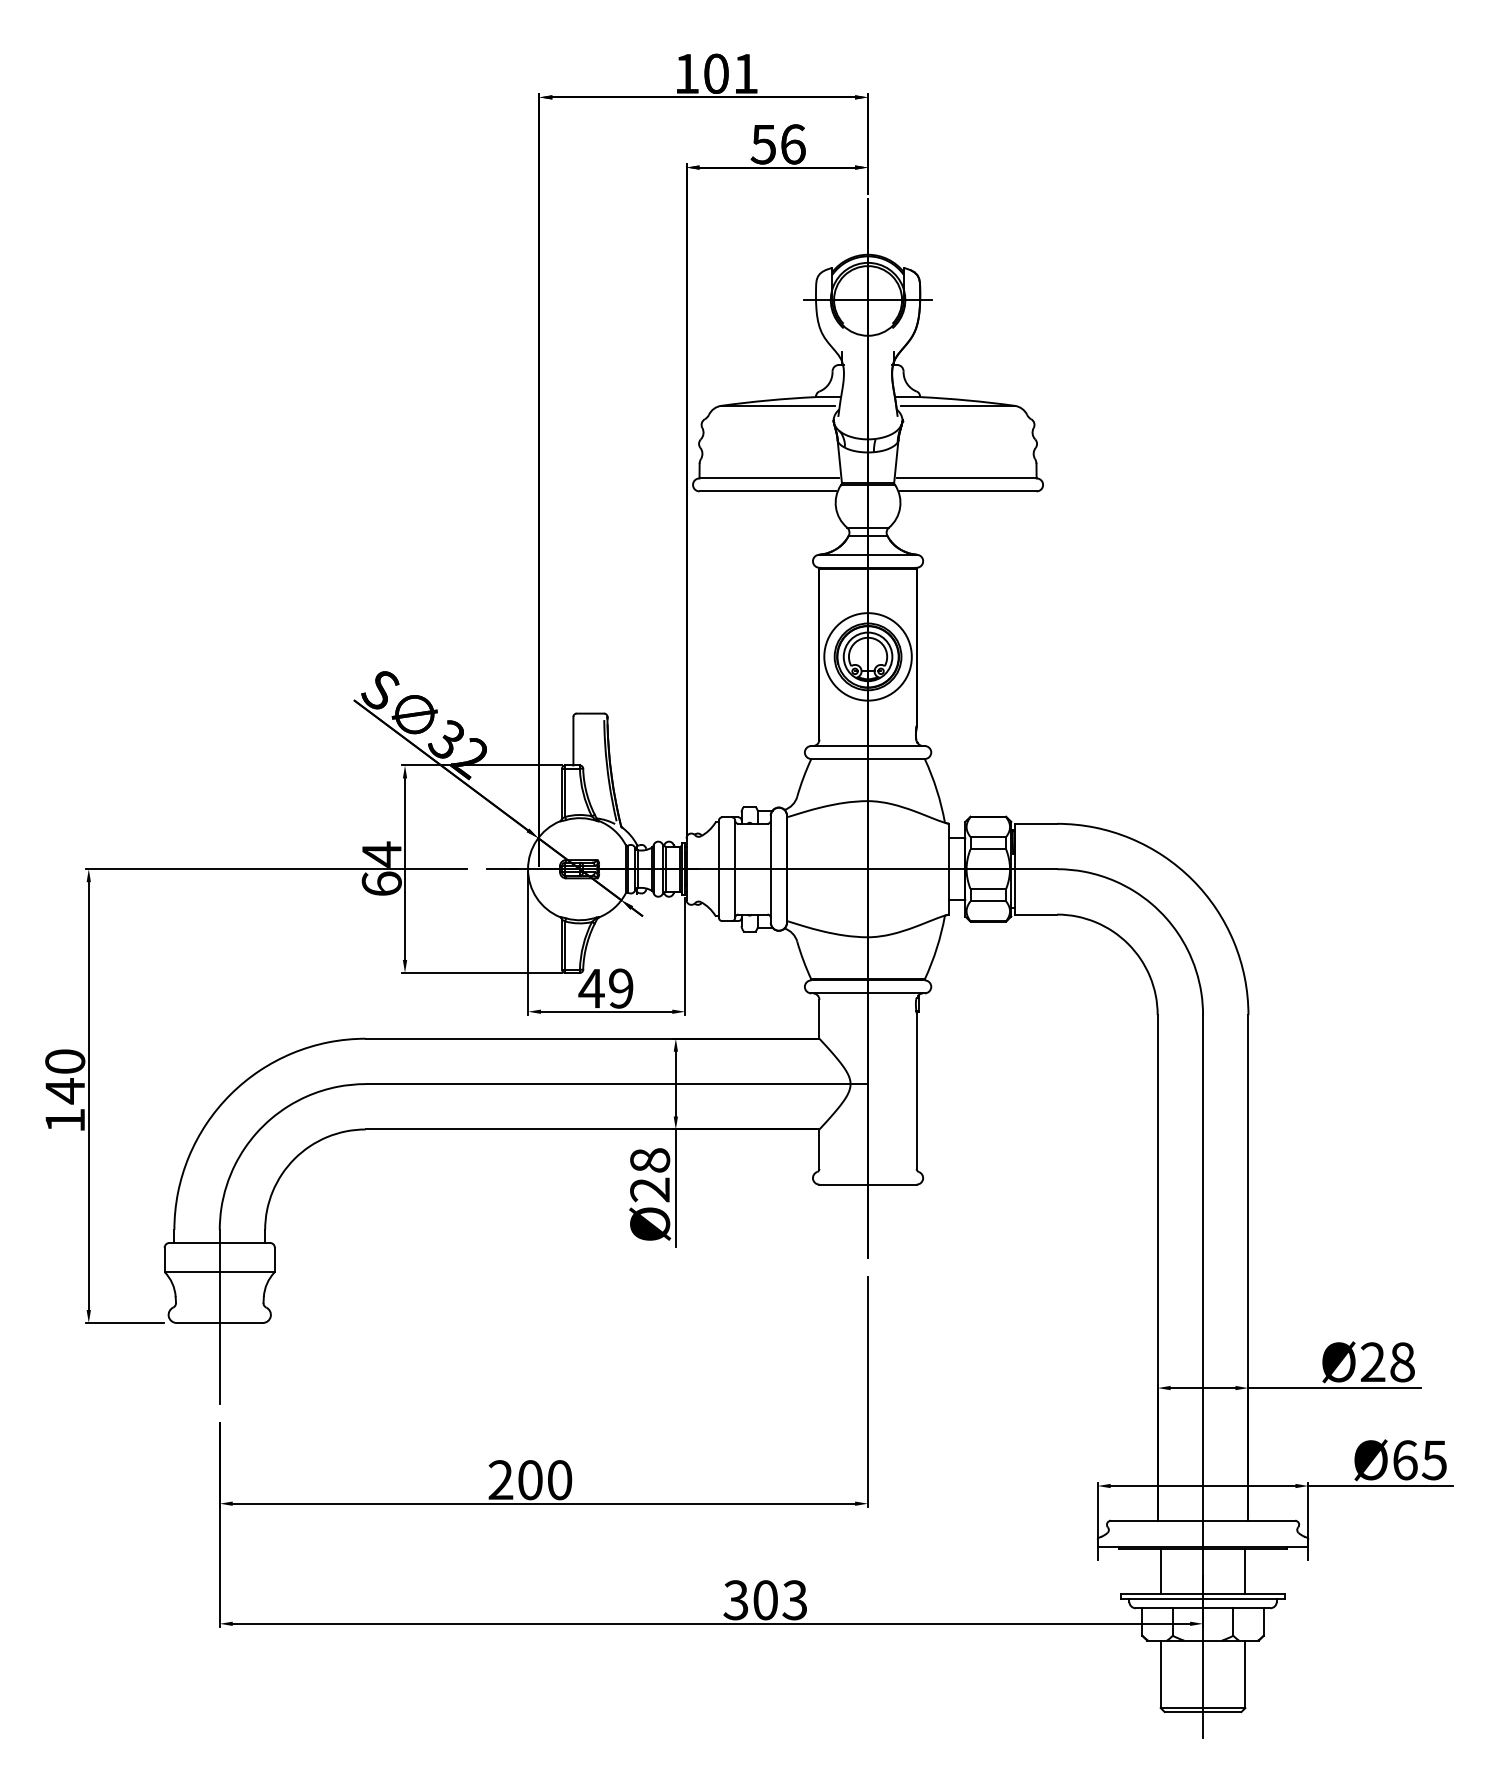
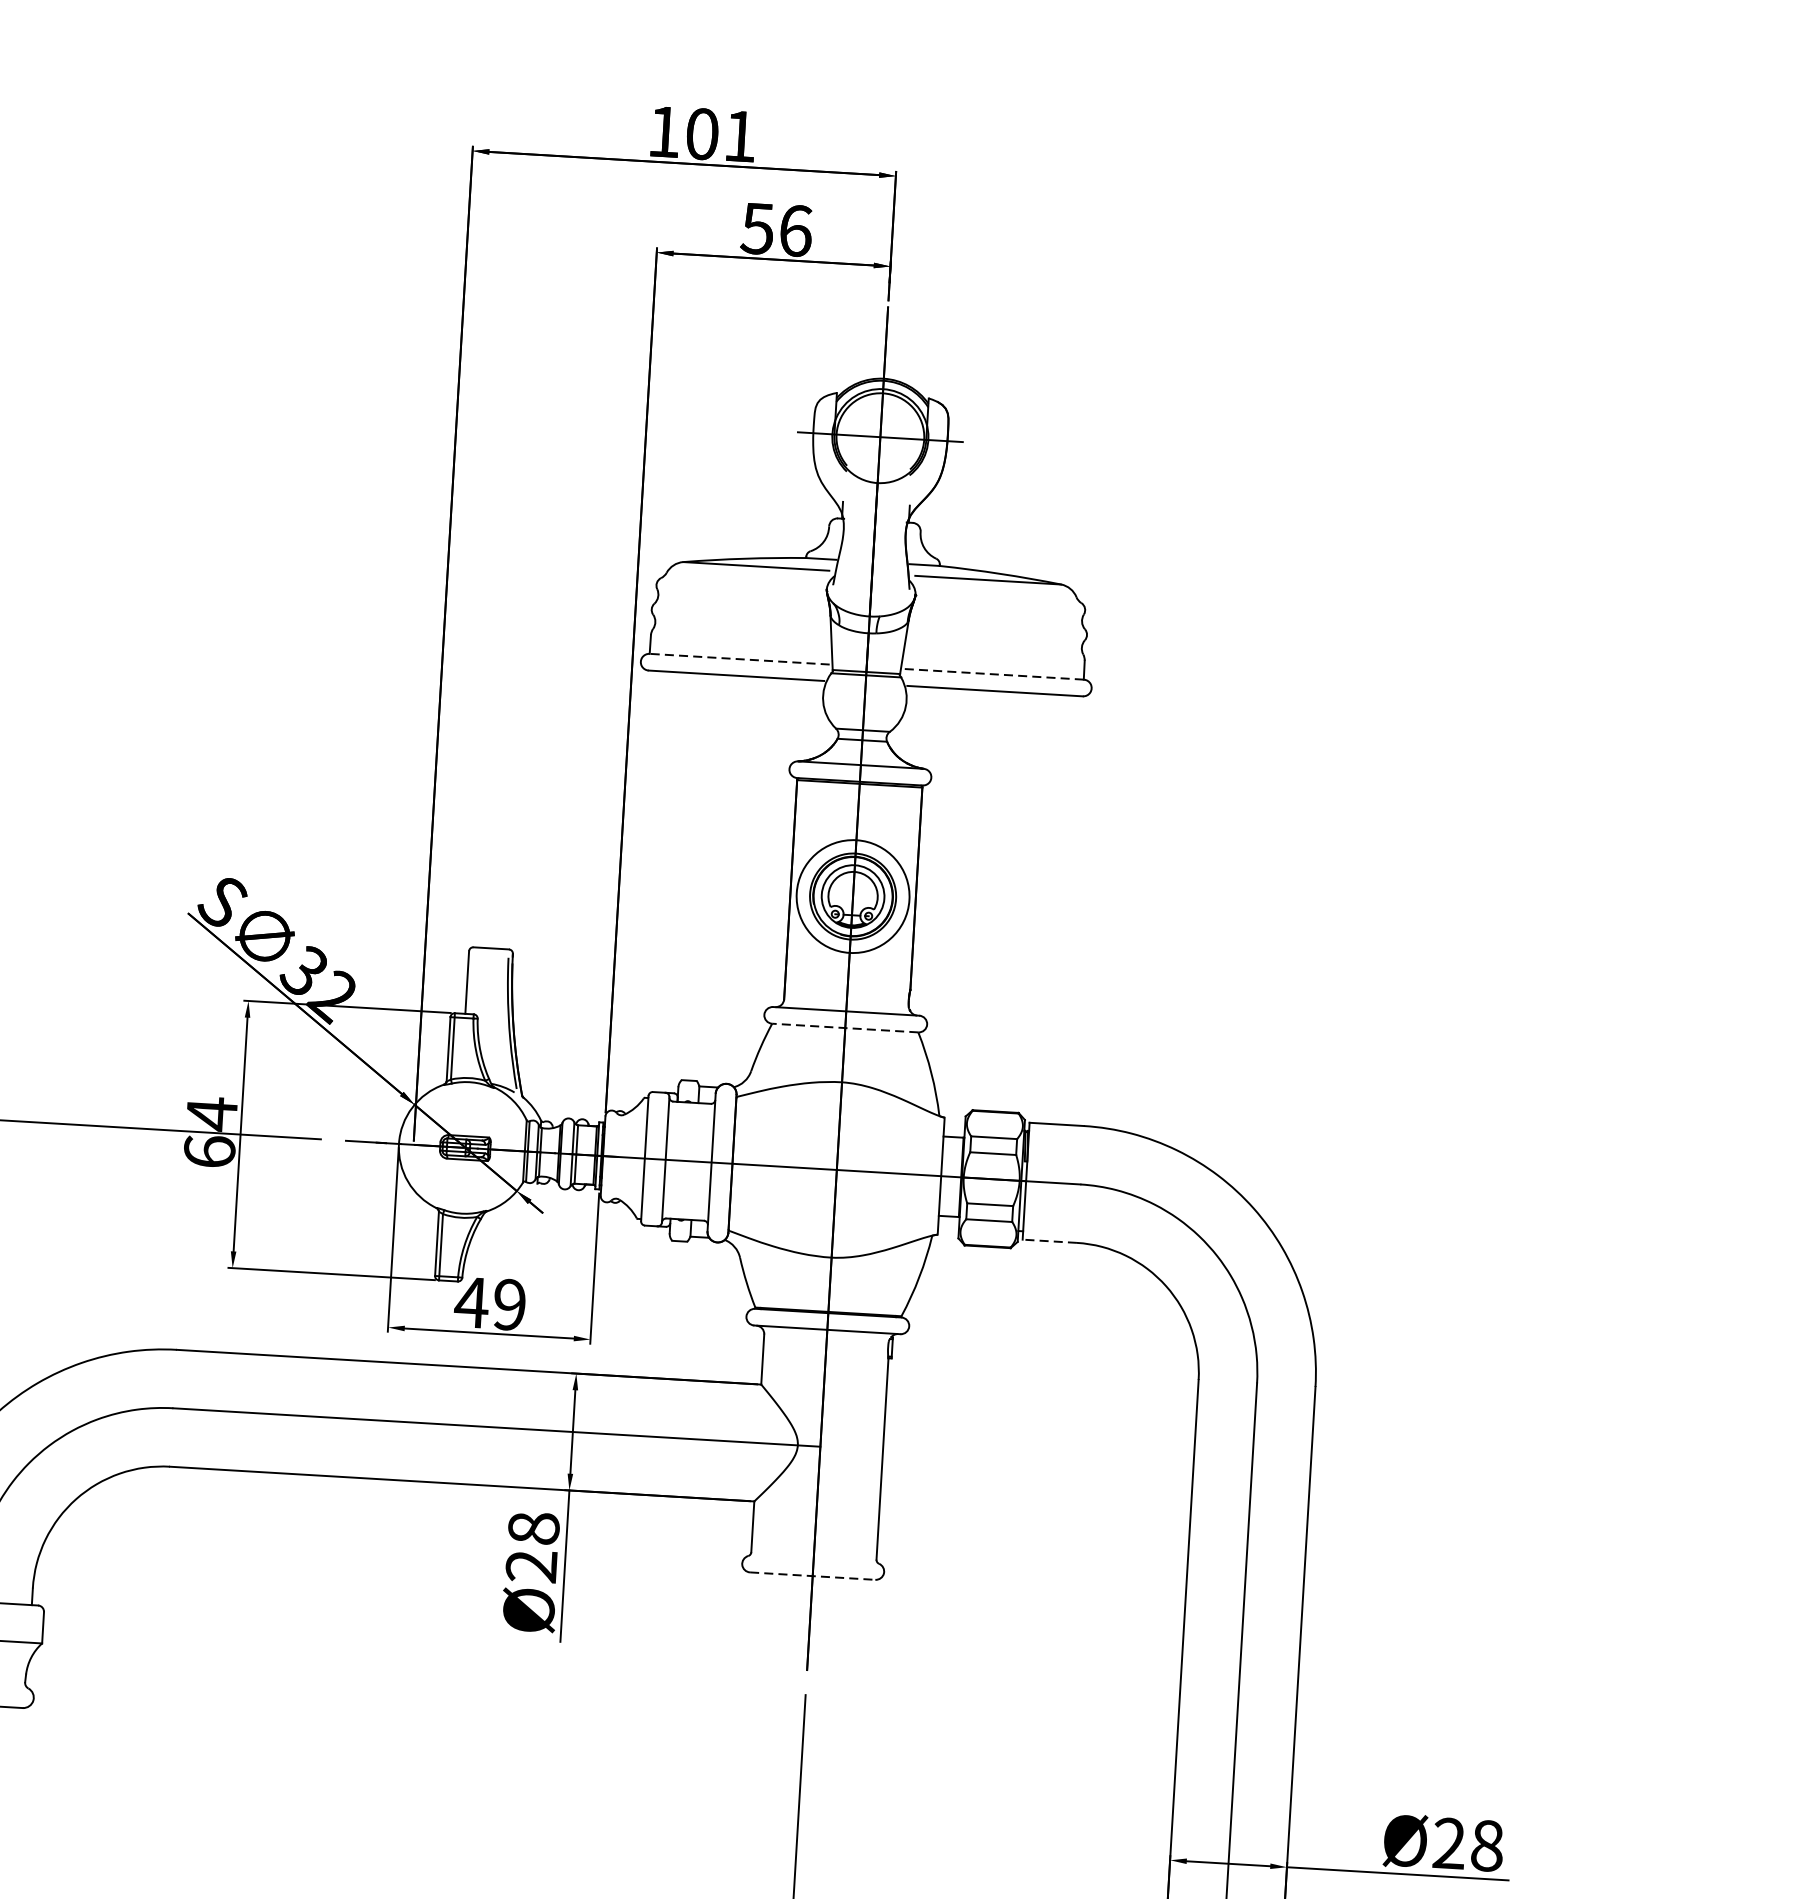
line: (769, 478) -> (739, 659), solid -> dashed
line: (966, 478) -> (993, 674), solid -> dashed
line: (868, 759) -> (845, 1028), solid -> dashed
line: (1035, 914) -> (1048, 1241), solid -> dashed
line: (868, 1184) -> (813, 1576), solid -> dashed

